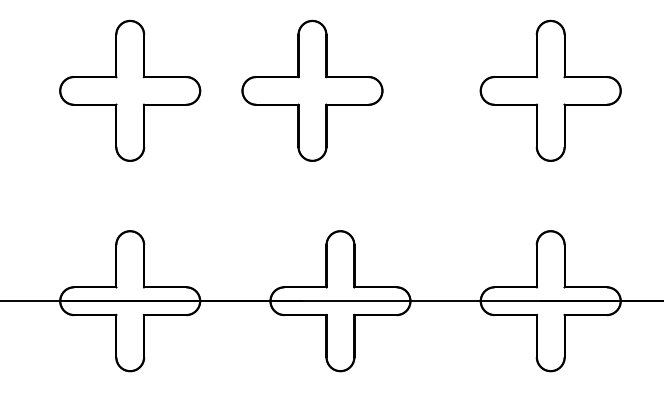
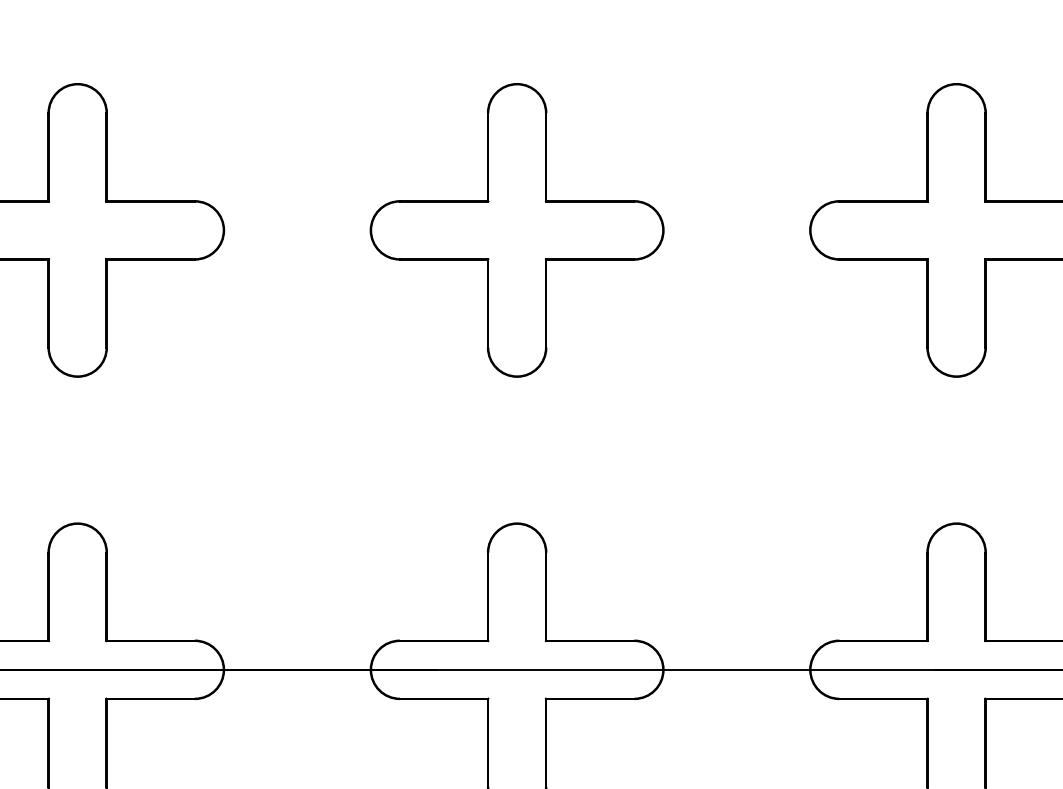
part: (312, 90) -> (517, 229), moved

